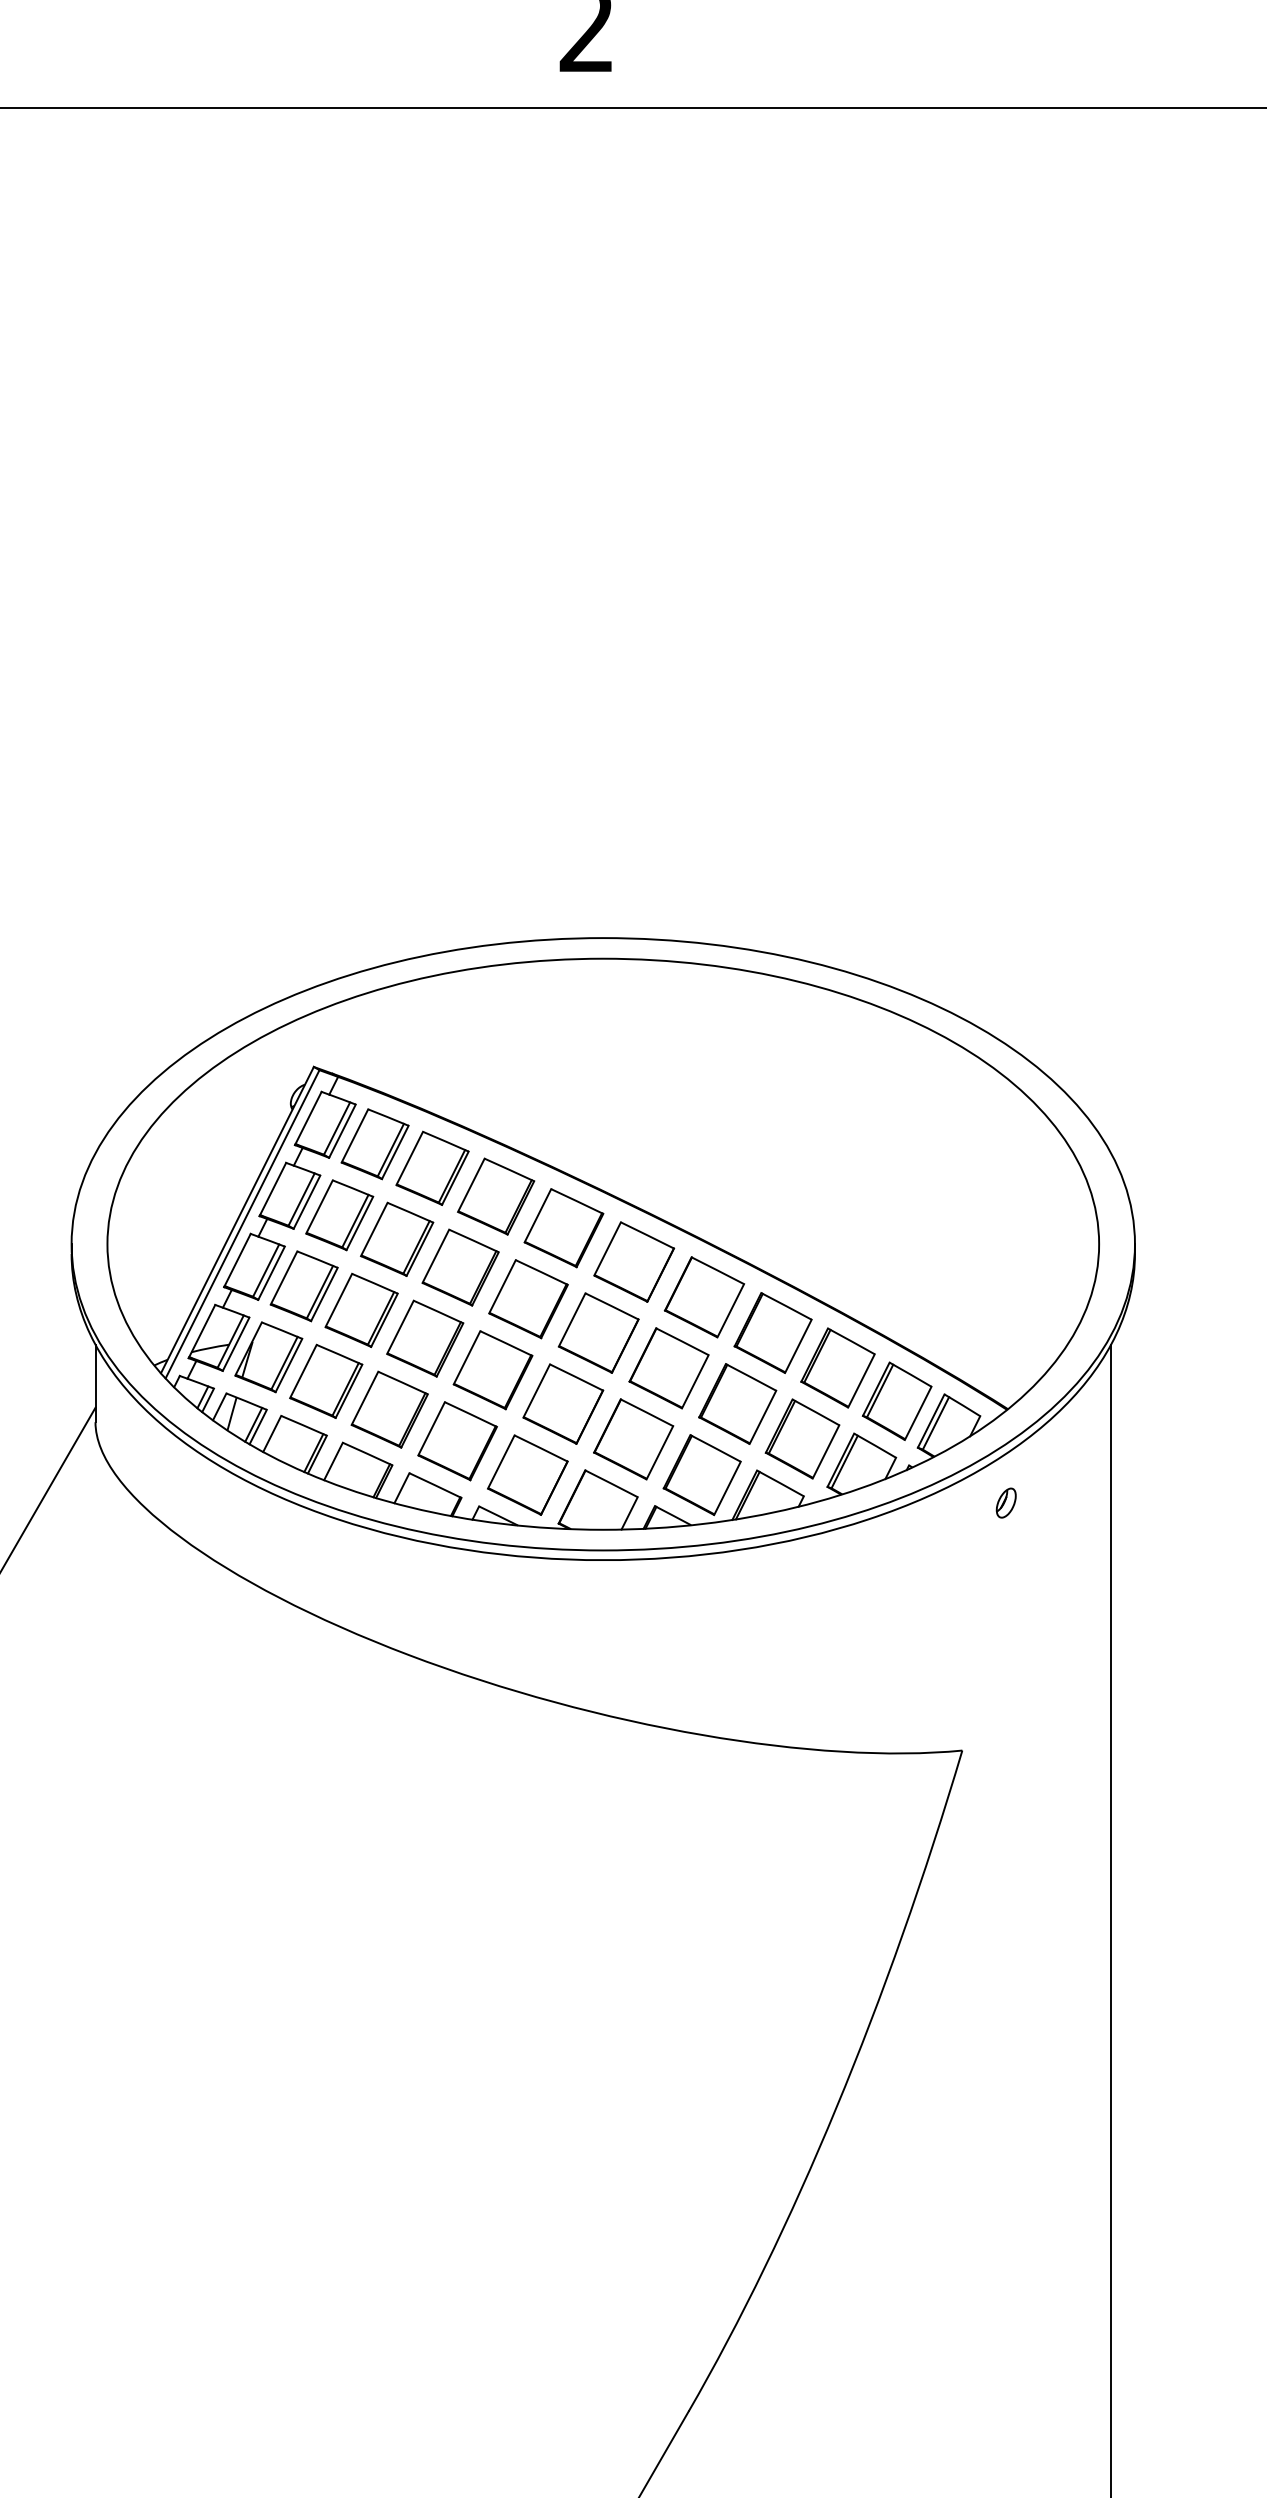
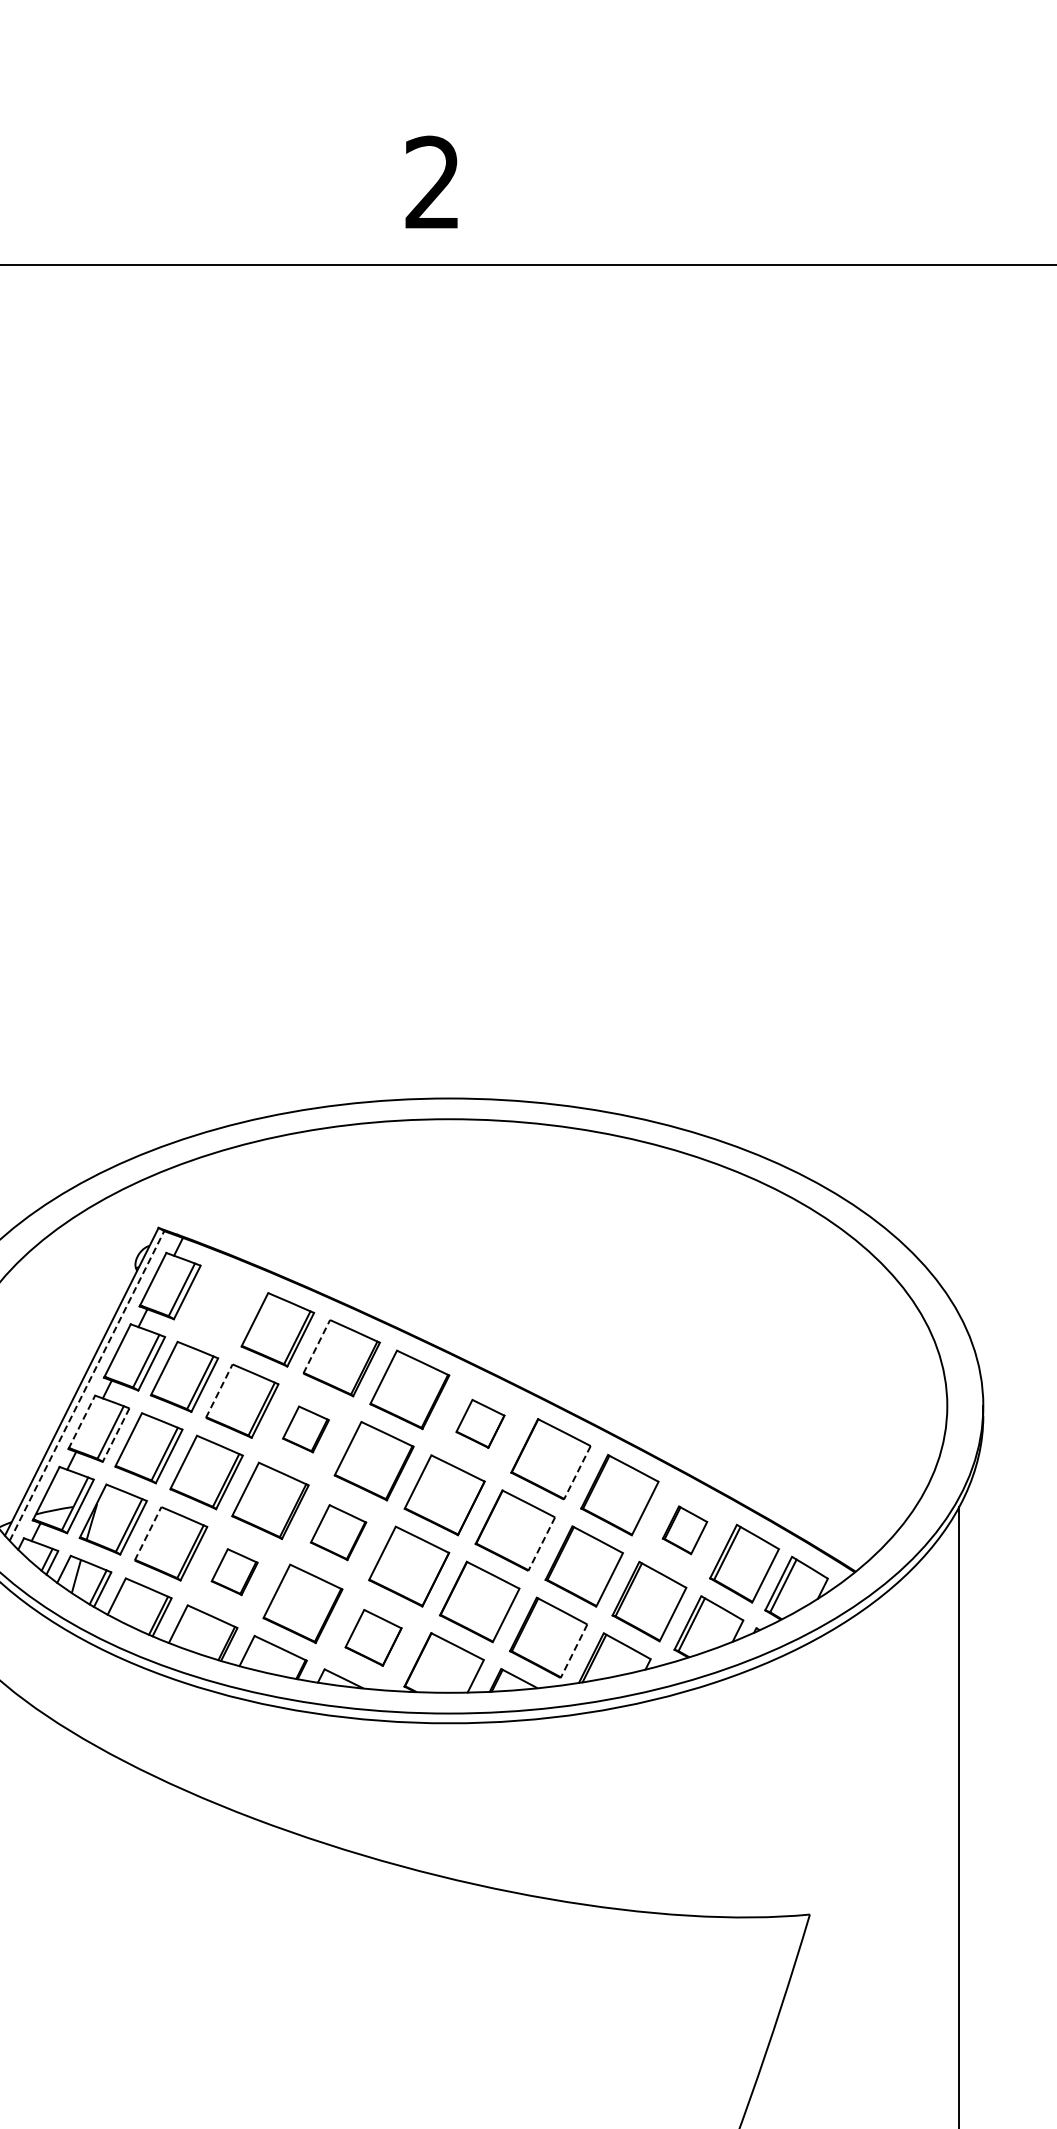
part: (374, 1144) -> (219, 1305), removed
line: (471, 1185) -> (316, 1346), solid -> dashed
line: (242, 1223) -> (86, 1385), solid -> dashed
line: (374, 1229) -> (219, 1391), solid -> dashed
line: (237, 1260) -> (81, 1422), solid -> dashed
part: (634, 1261) -> (480, 1423), size x0.6
part: (460, 1267) -> (305, 1429), size x0.6
line: (271, 1273) -> (116, 1435), solid -> dashed
line: (730, 1310) -> (577, 1472), solid -> dashed
part: (837, 1367) -> (684, 1529), size x0.6
part: (492, 1370) -> (338, 1532), size x0.7
line: (303, 1371) -> (148, 1533), solid -> dashed
line: (695, 1381) -> (541, 1543), solid -> dashed
part: (389, 1409) -> (234, 1571), size x0.6
part: (527, 1474) -> (373, 1637), size x0.7
line: (727, 1488) -> (574, 1651), solid -> dashed
part: (1005, 1502) -> (853, 1665), removed

